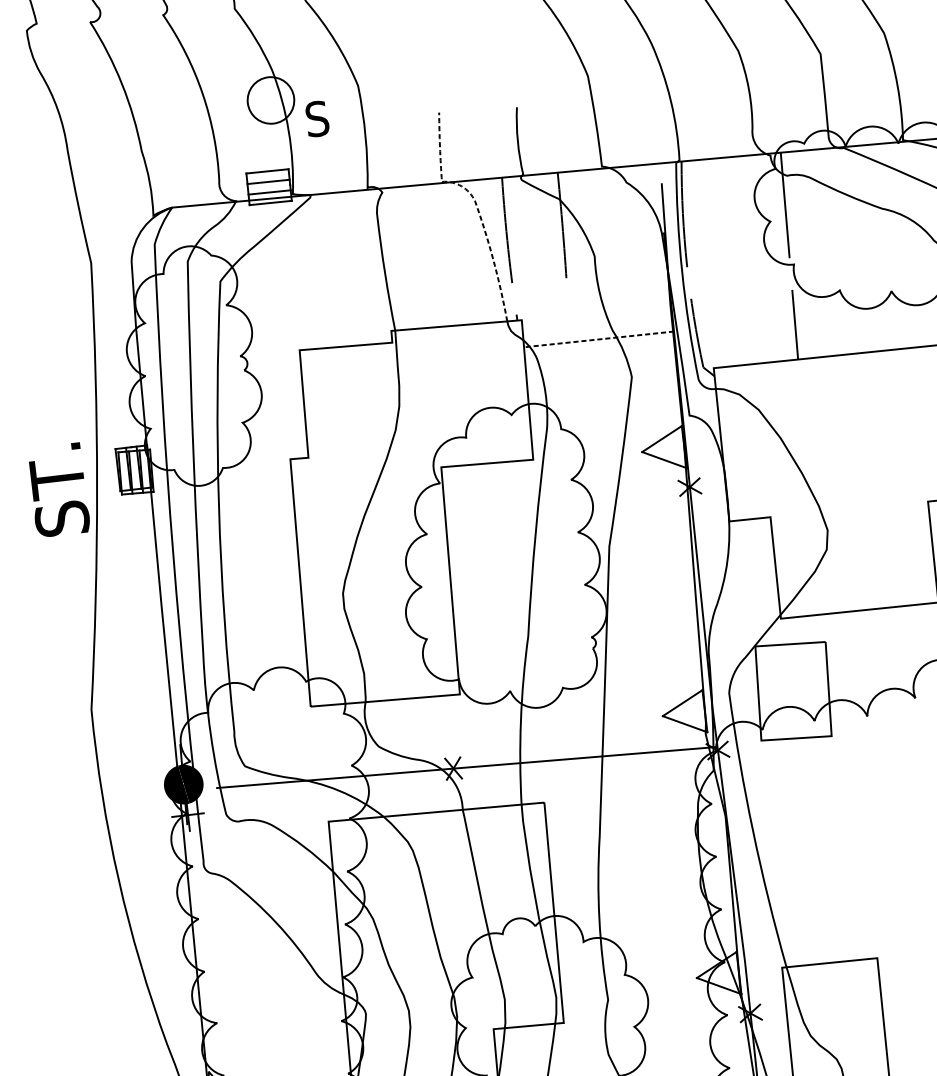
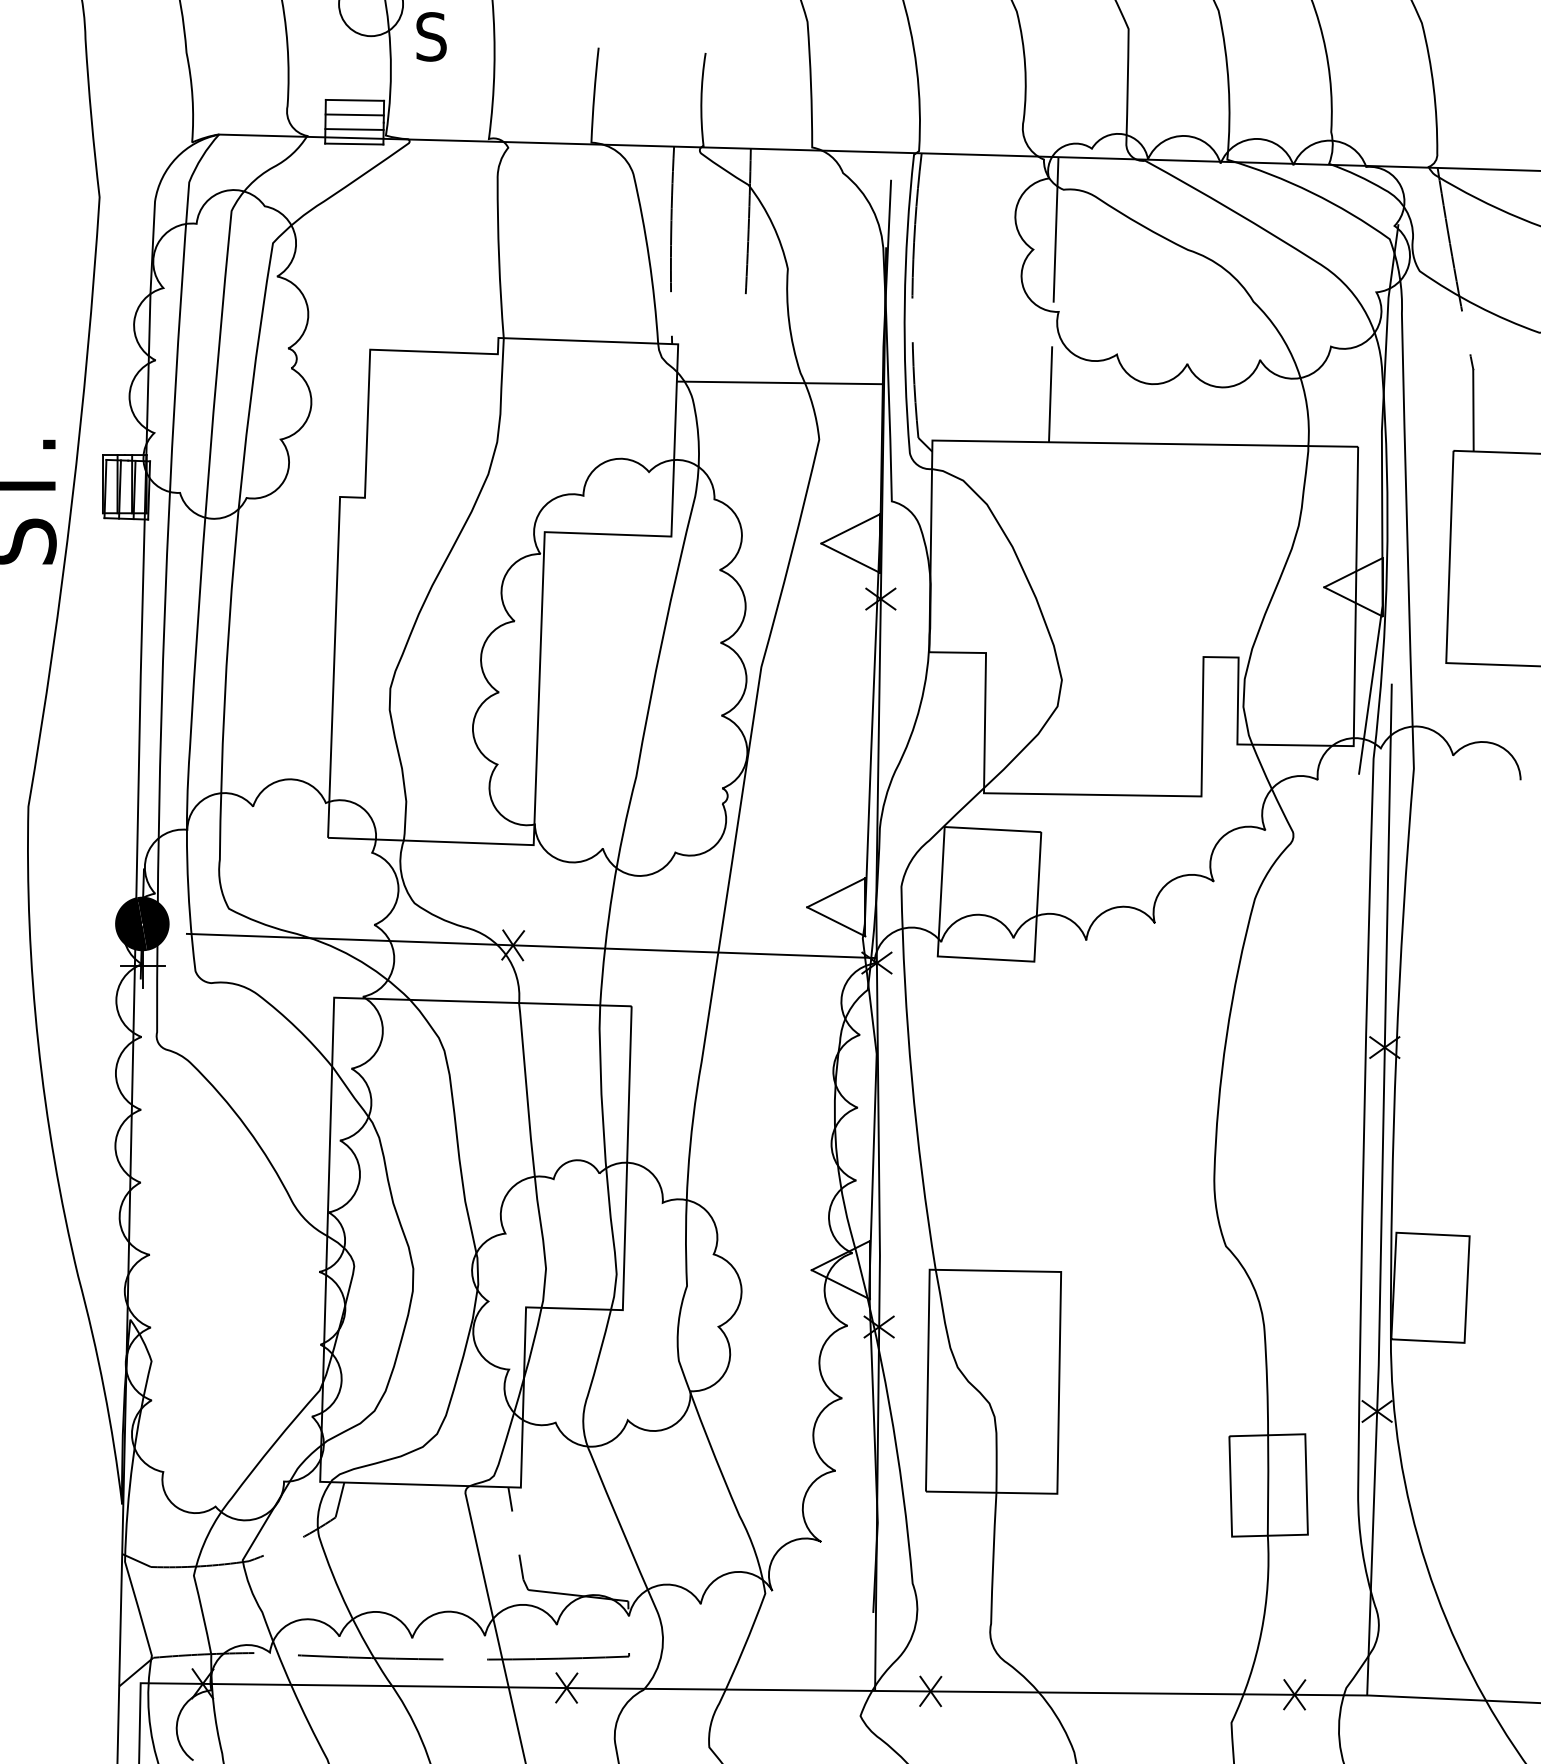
line: (476, 204) -> (634, 179), dashed -> solid
line: (599, 339) -> (780, 382), dashed -> solid

